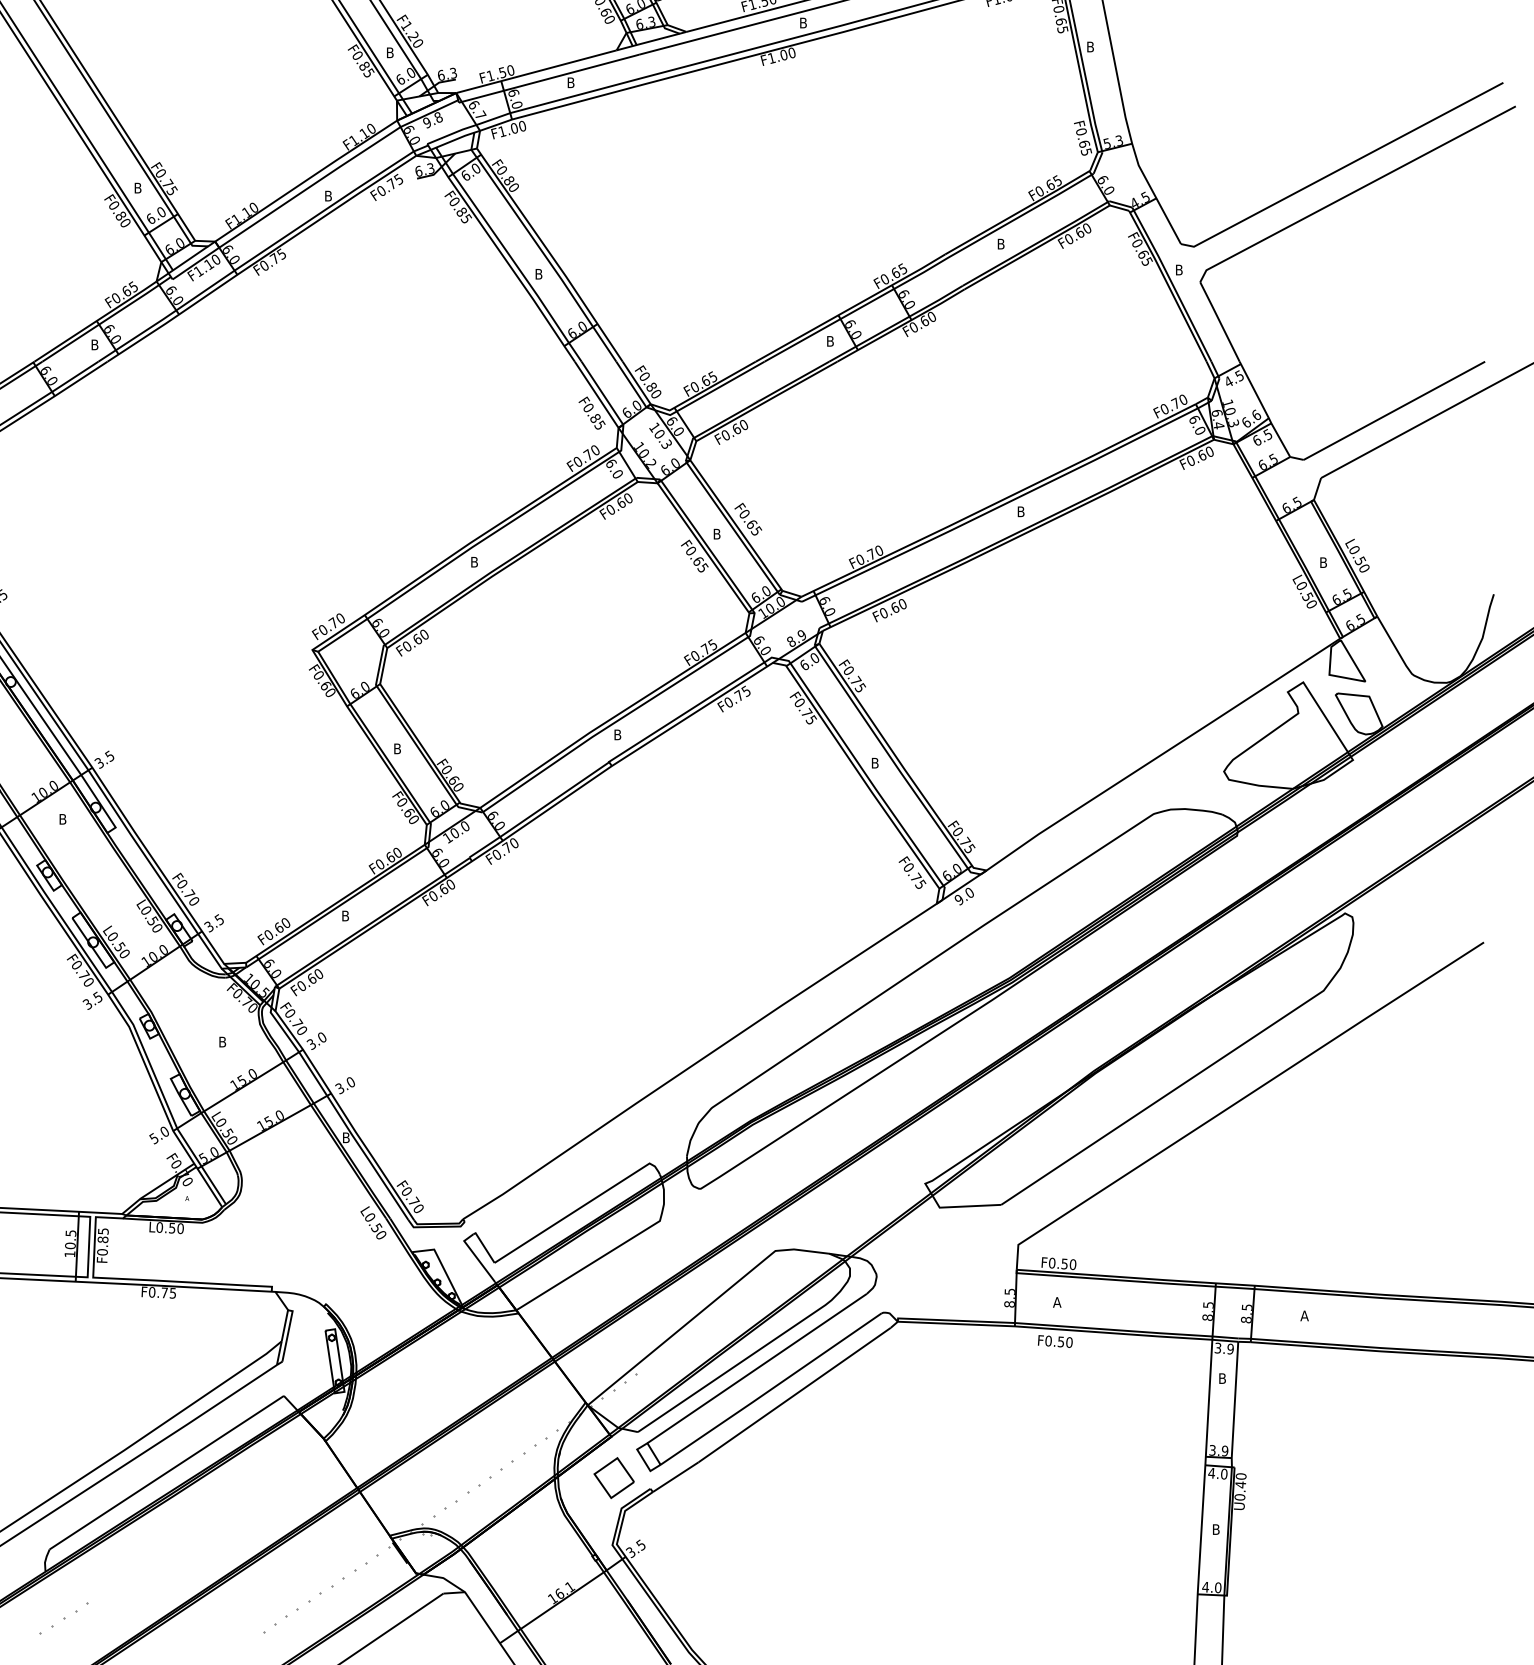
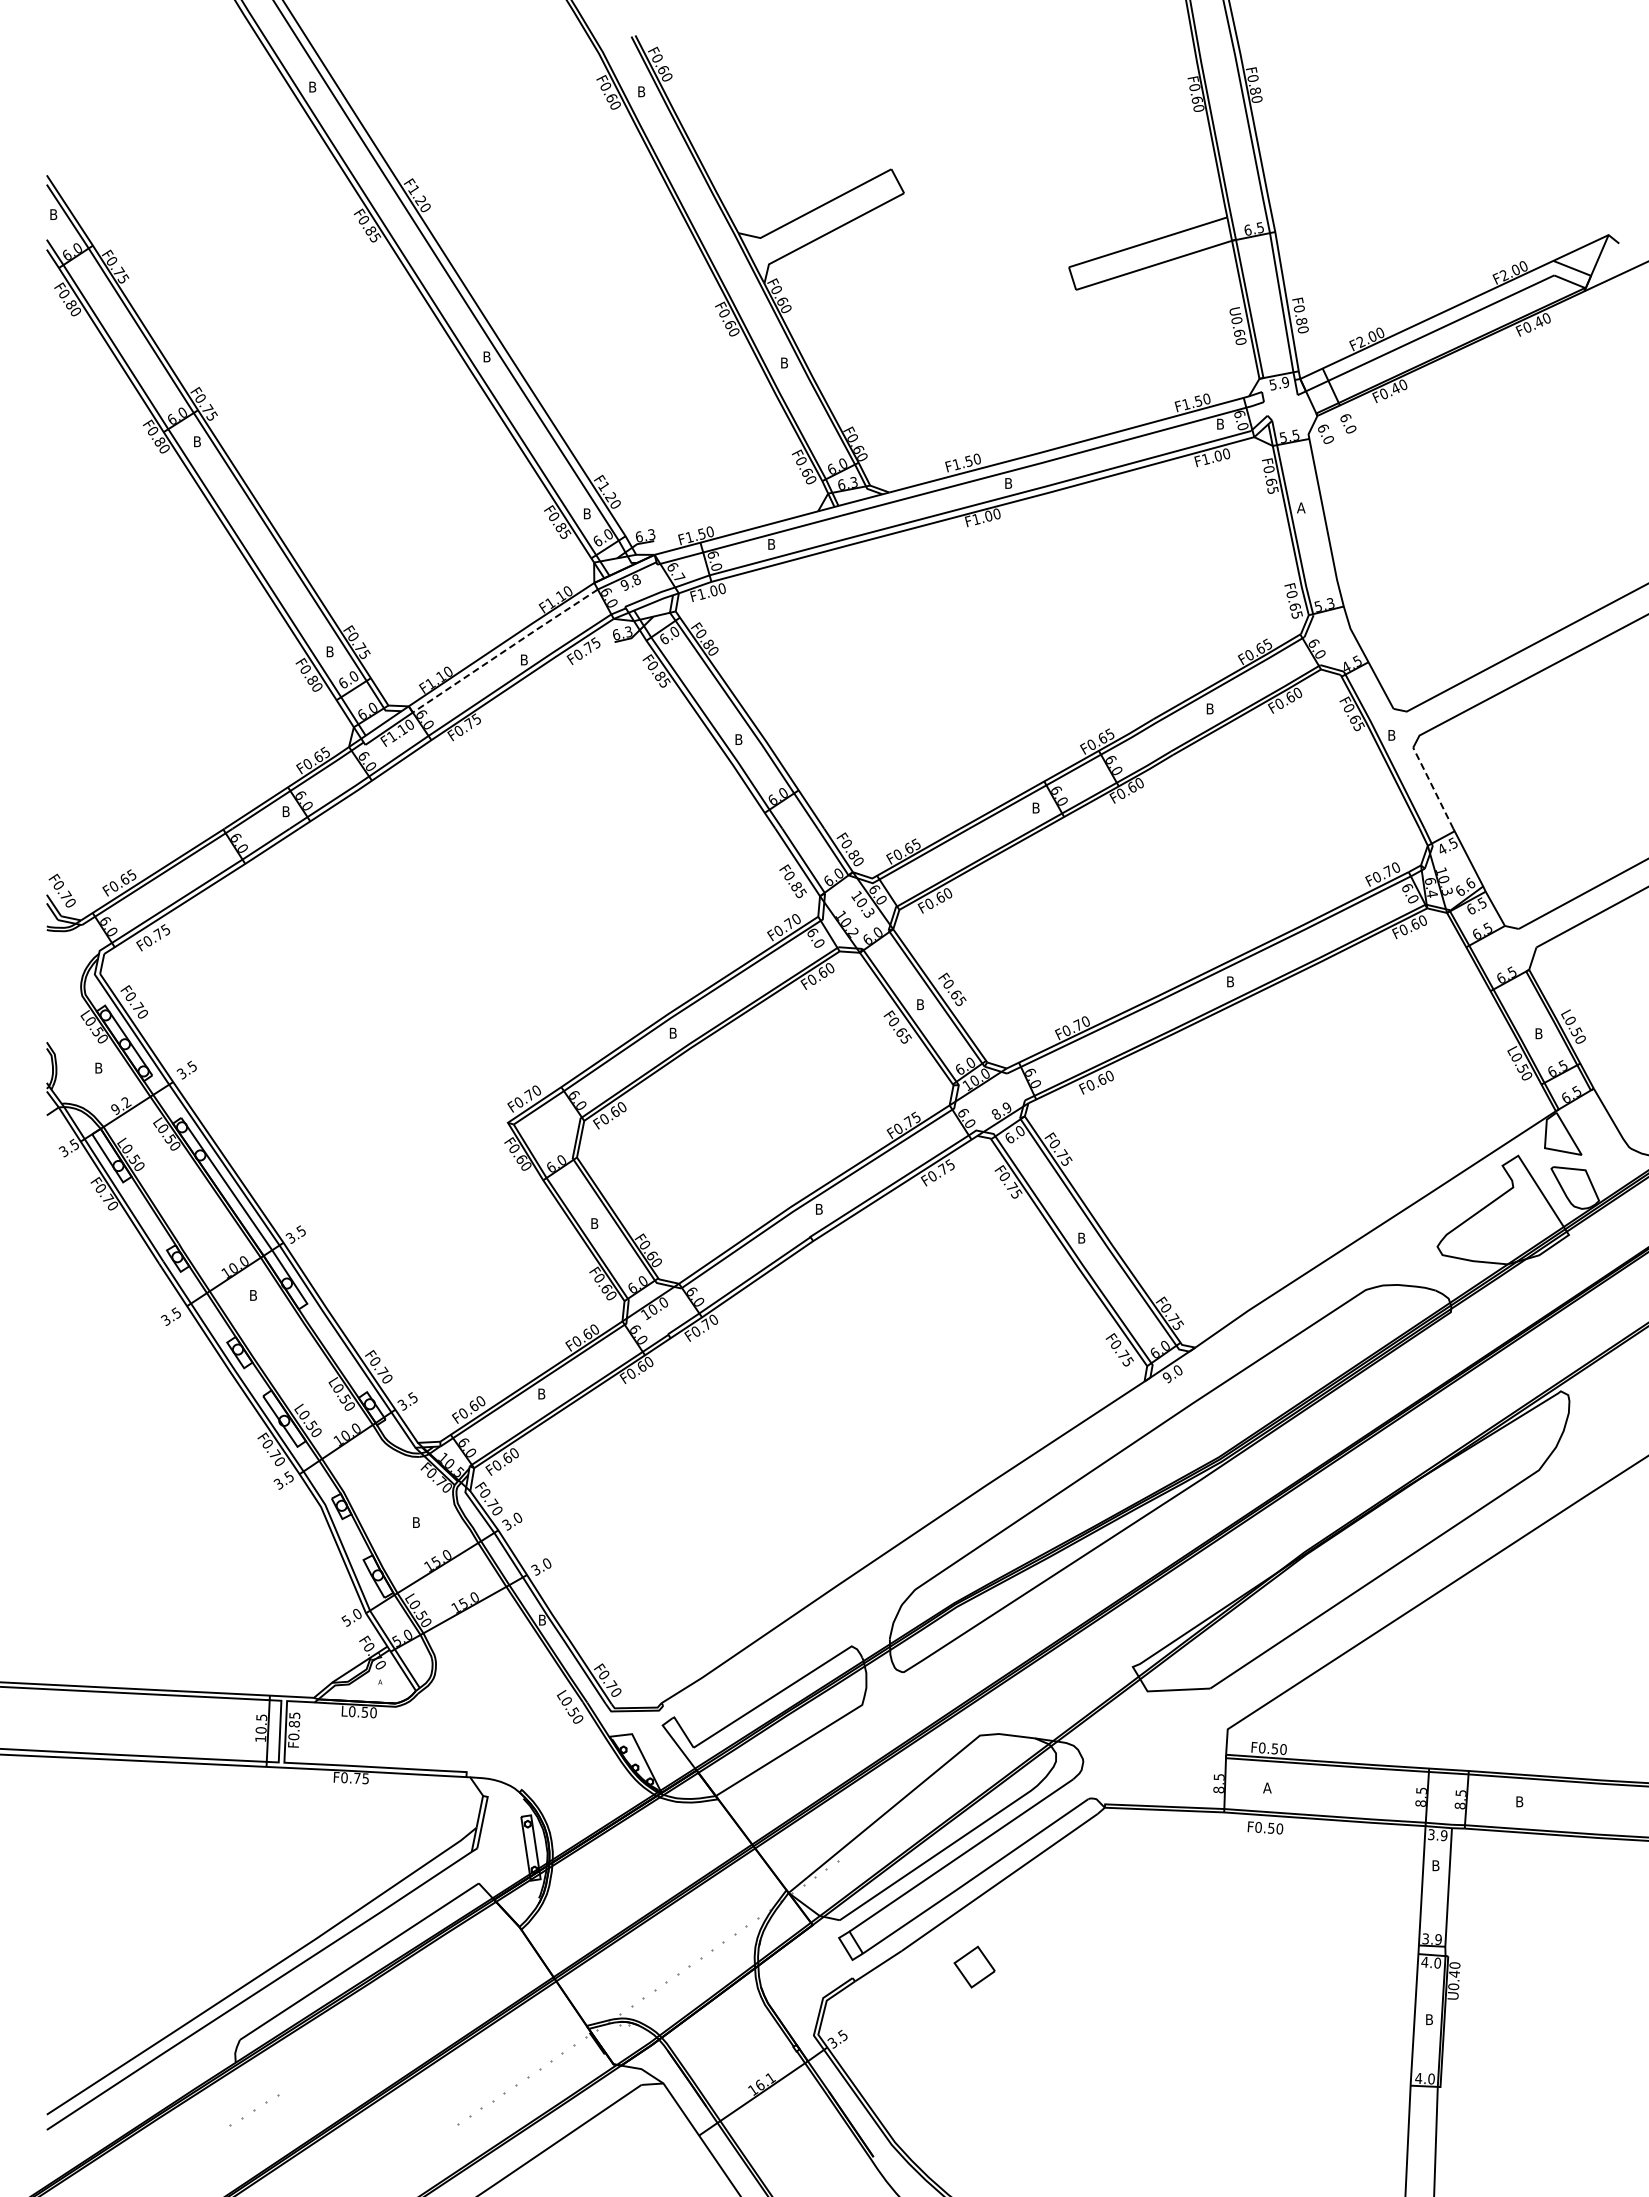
text: (1090, 46) -> (1301, 507), B -> A
line: (310, 186) -> (505, 650), solid -> dashed
line: (1219, 321) -> (1432, 787), solid -> dashed
text: (1304, 1315) -> (1519, 1801), A -> B
part: (614, 1477) -> (974, 1966), moved

